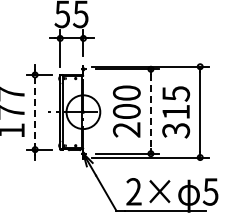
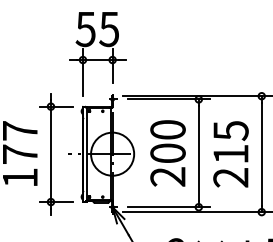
line: (35, 111) -> (51, 153), dashed -> solid
line: (150, 112) -> (198, 154), dashed -> solid
text: (176, 130) -> (231, 177), 315 -> 215

